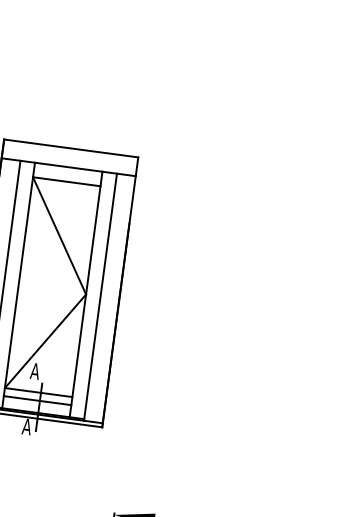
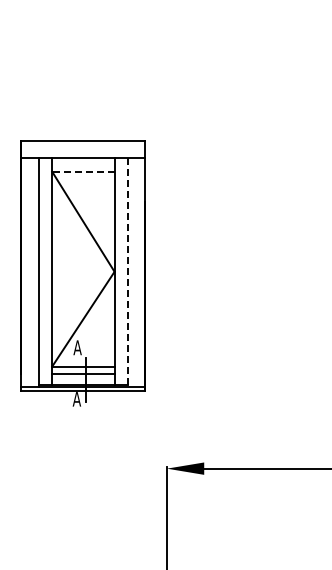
line: (65, 181) -> (82, 171), solid -> dashed
line: (99, 298) -> (127, 273), solid -> dashed

